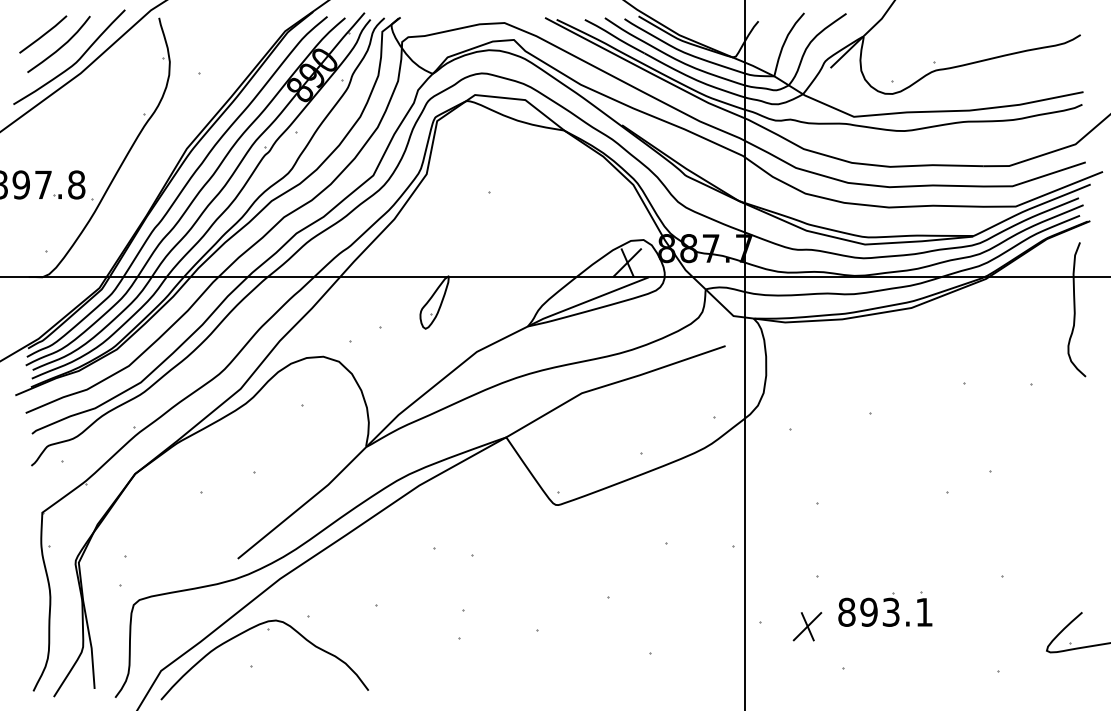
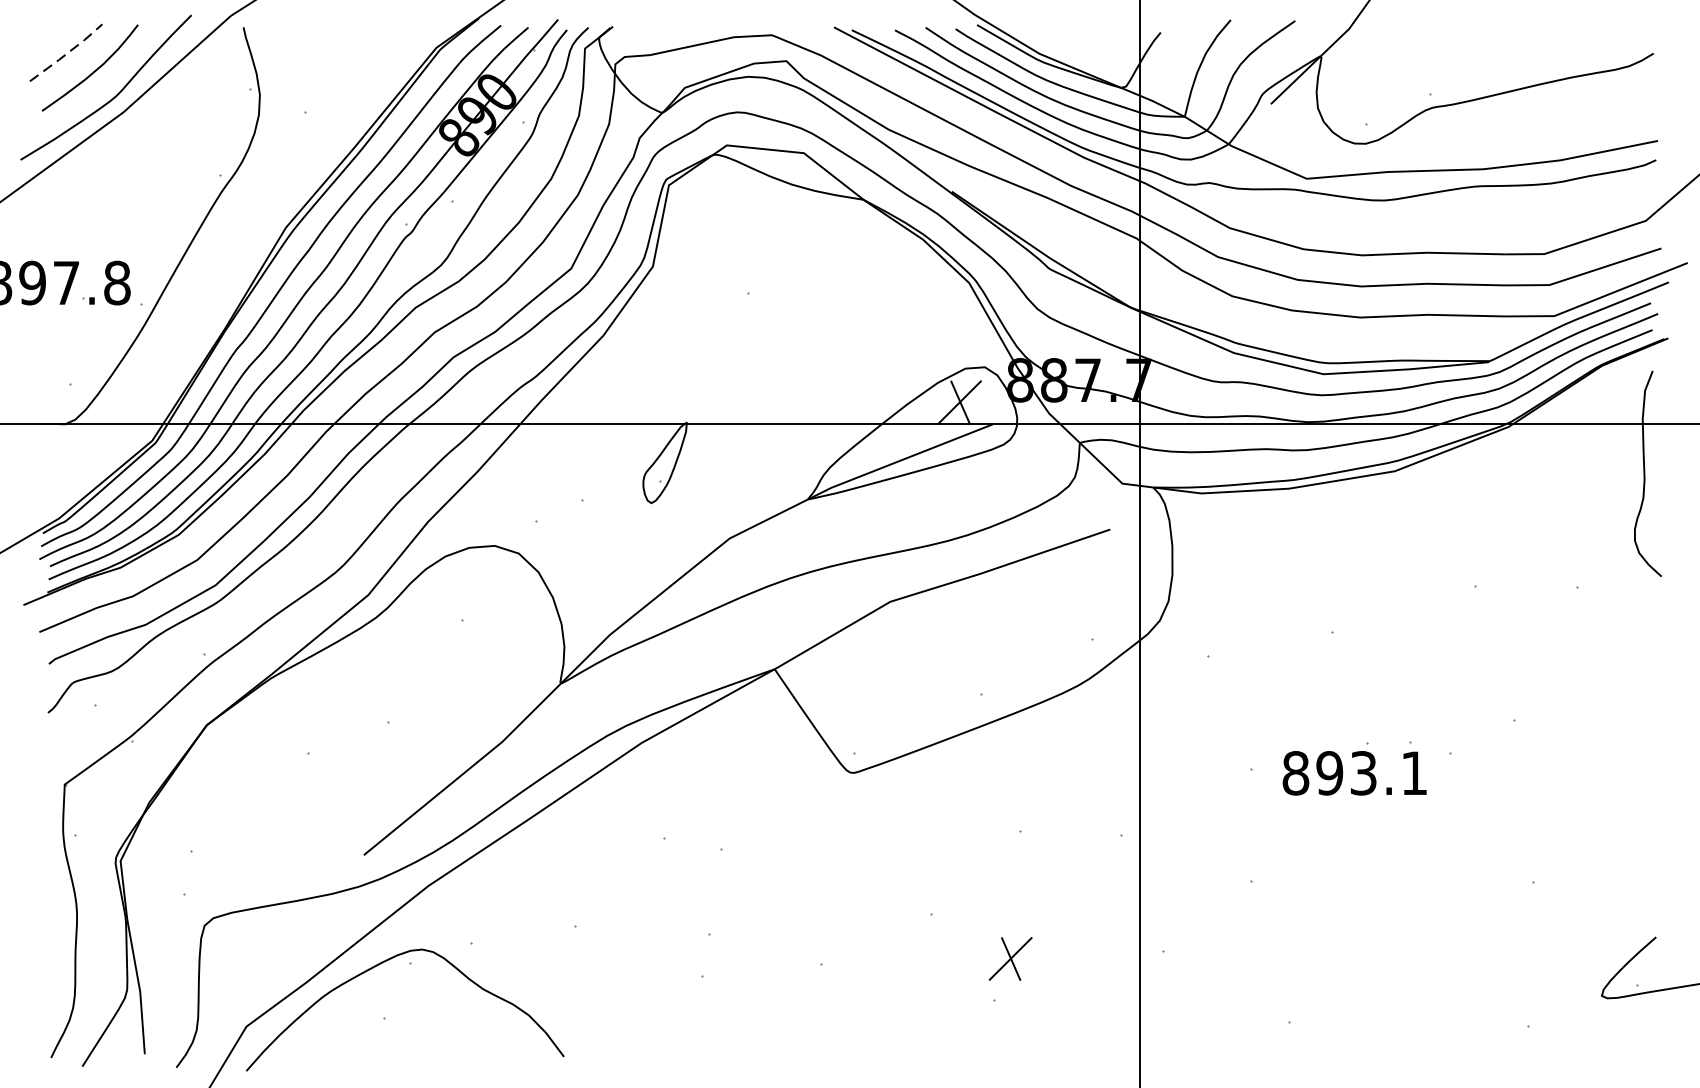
line: (44, 34) -> (68, 52), solid -> dashed
part: (885, 608) -> (1354, 767), moved
part: (807, 626) -> (1010, 958), moved

